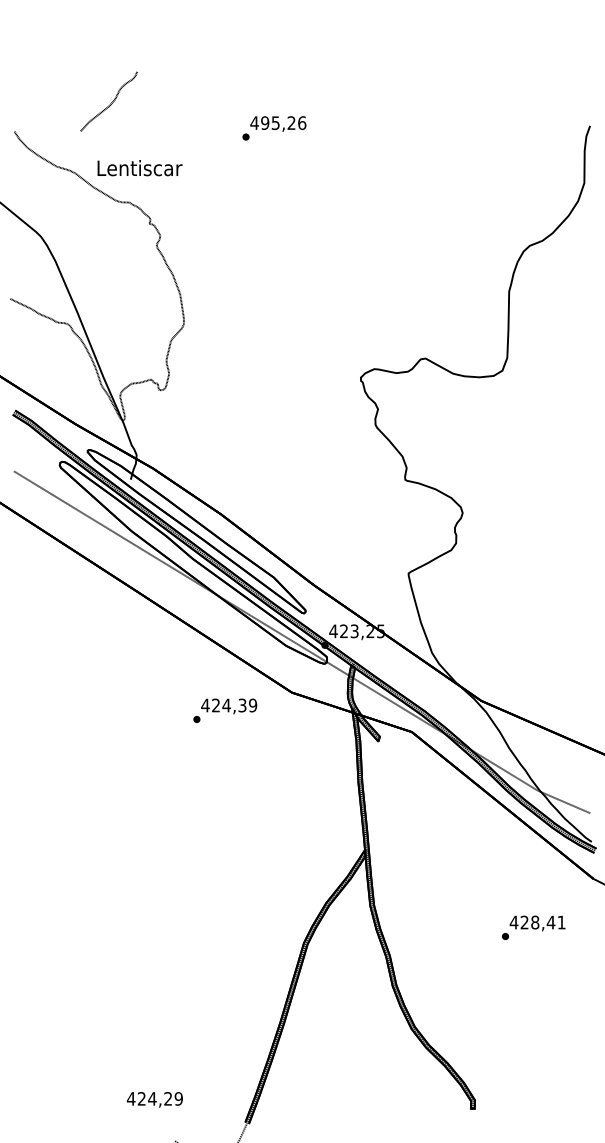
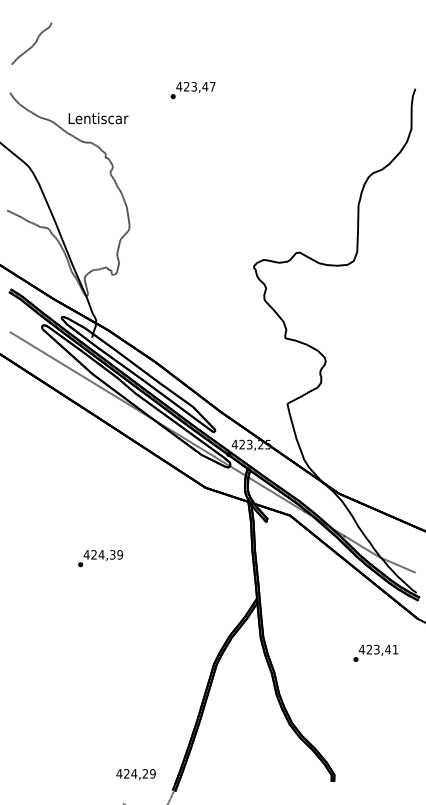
curve: (110, 102) -> (32, 44), moved
text: (283, 122) -> (199, 86), 495,26 -> 423,47
text: (225, 710) -> (100, 558), moved
text: (534, 922) -> (376, 649), 428,41 -> 423,41
text: (154, 1099) -> (135, 774), moved

